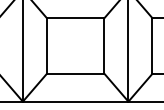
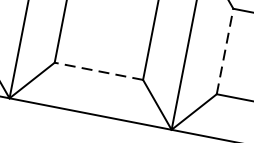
line: (152, 45) -> (225, 50), solid -> dashed
line: (75, 73) -> (98, 70), solid -> dashed

